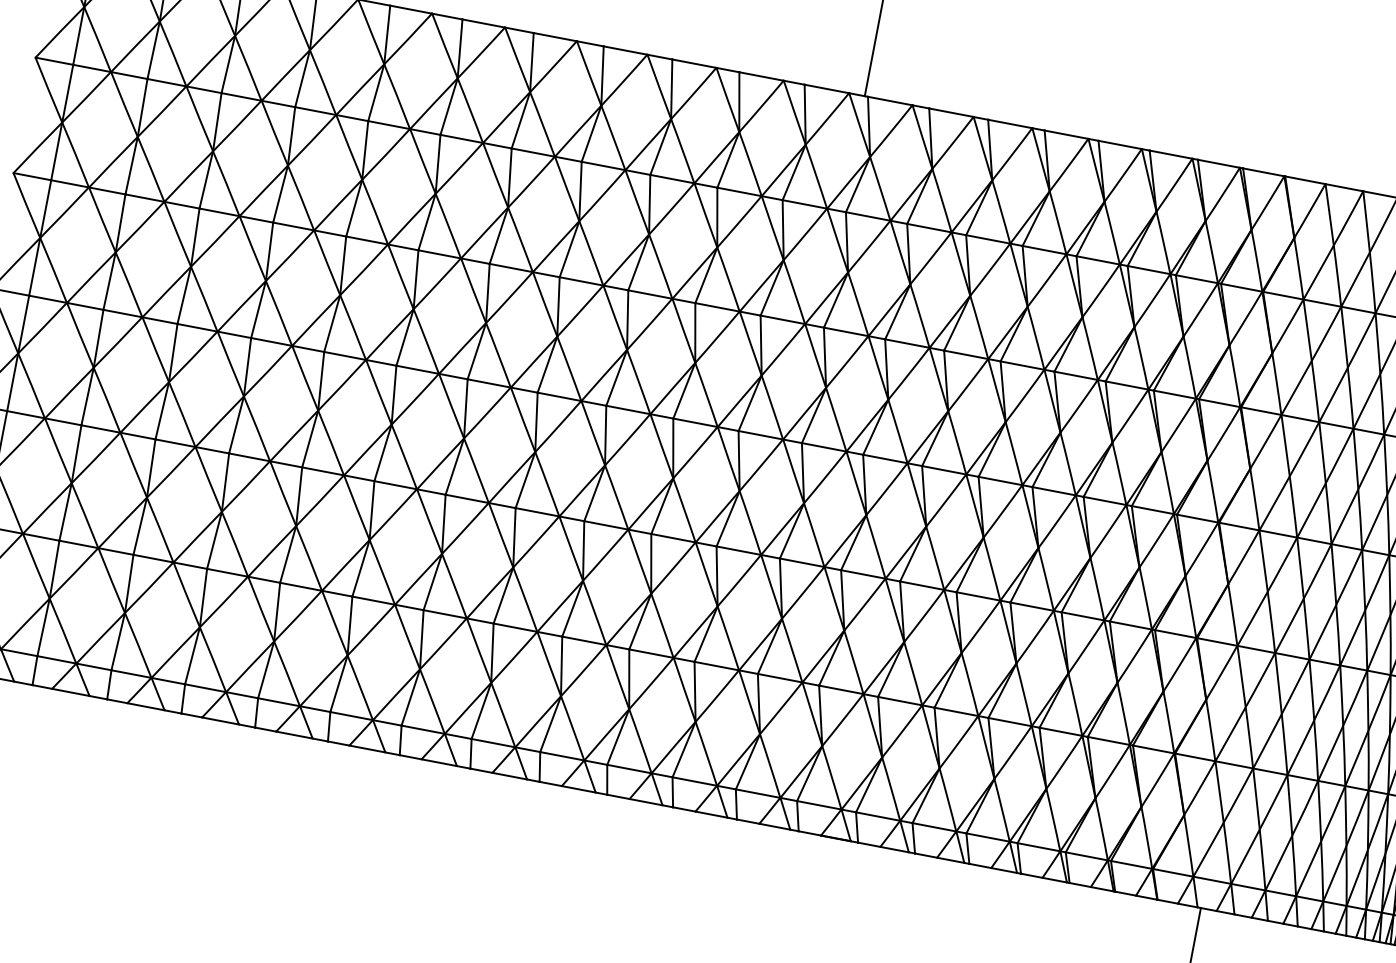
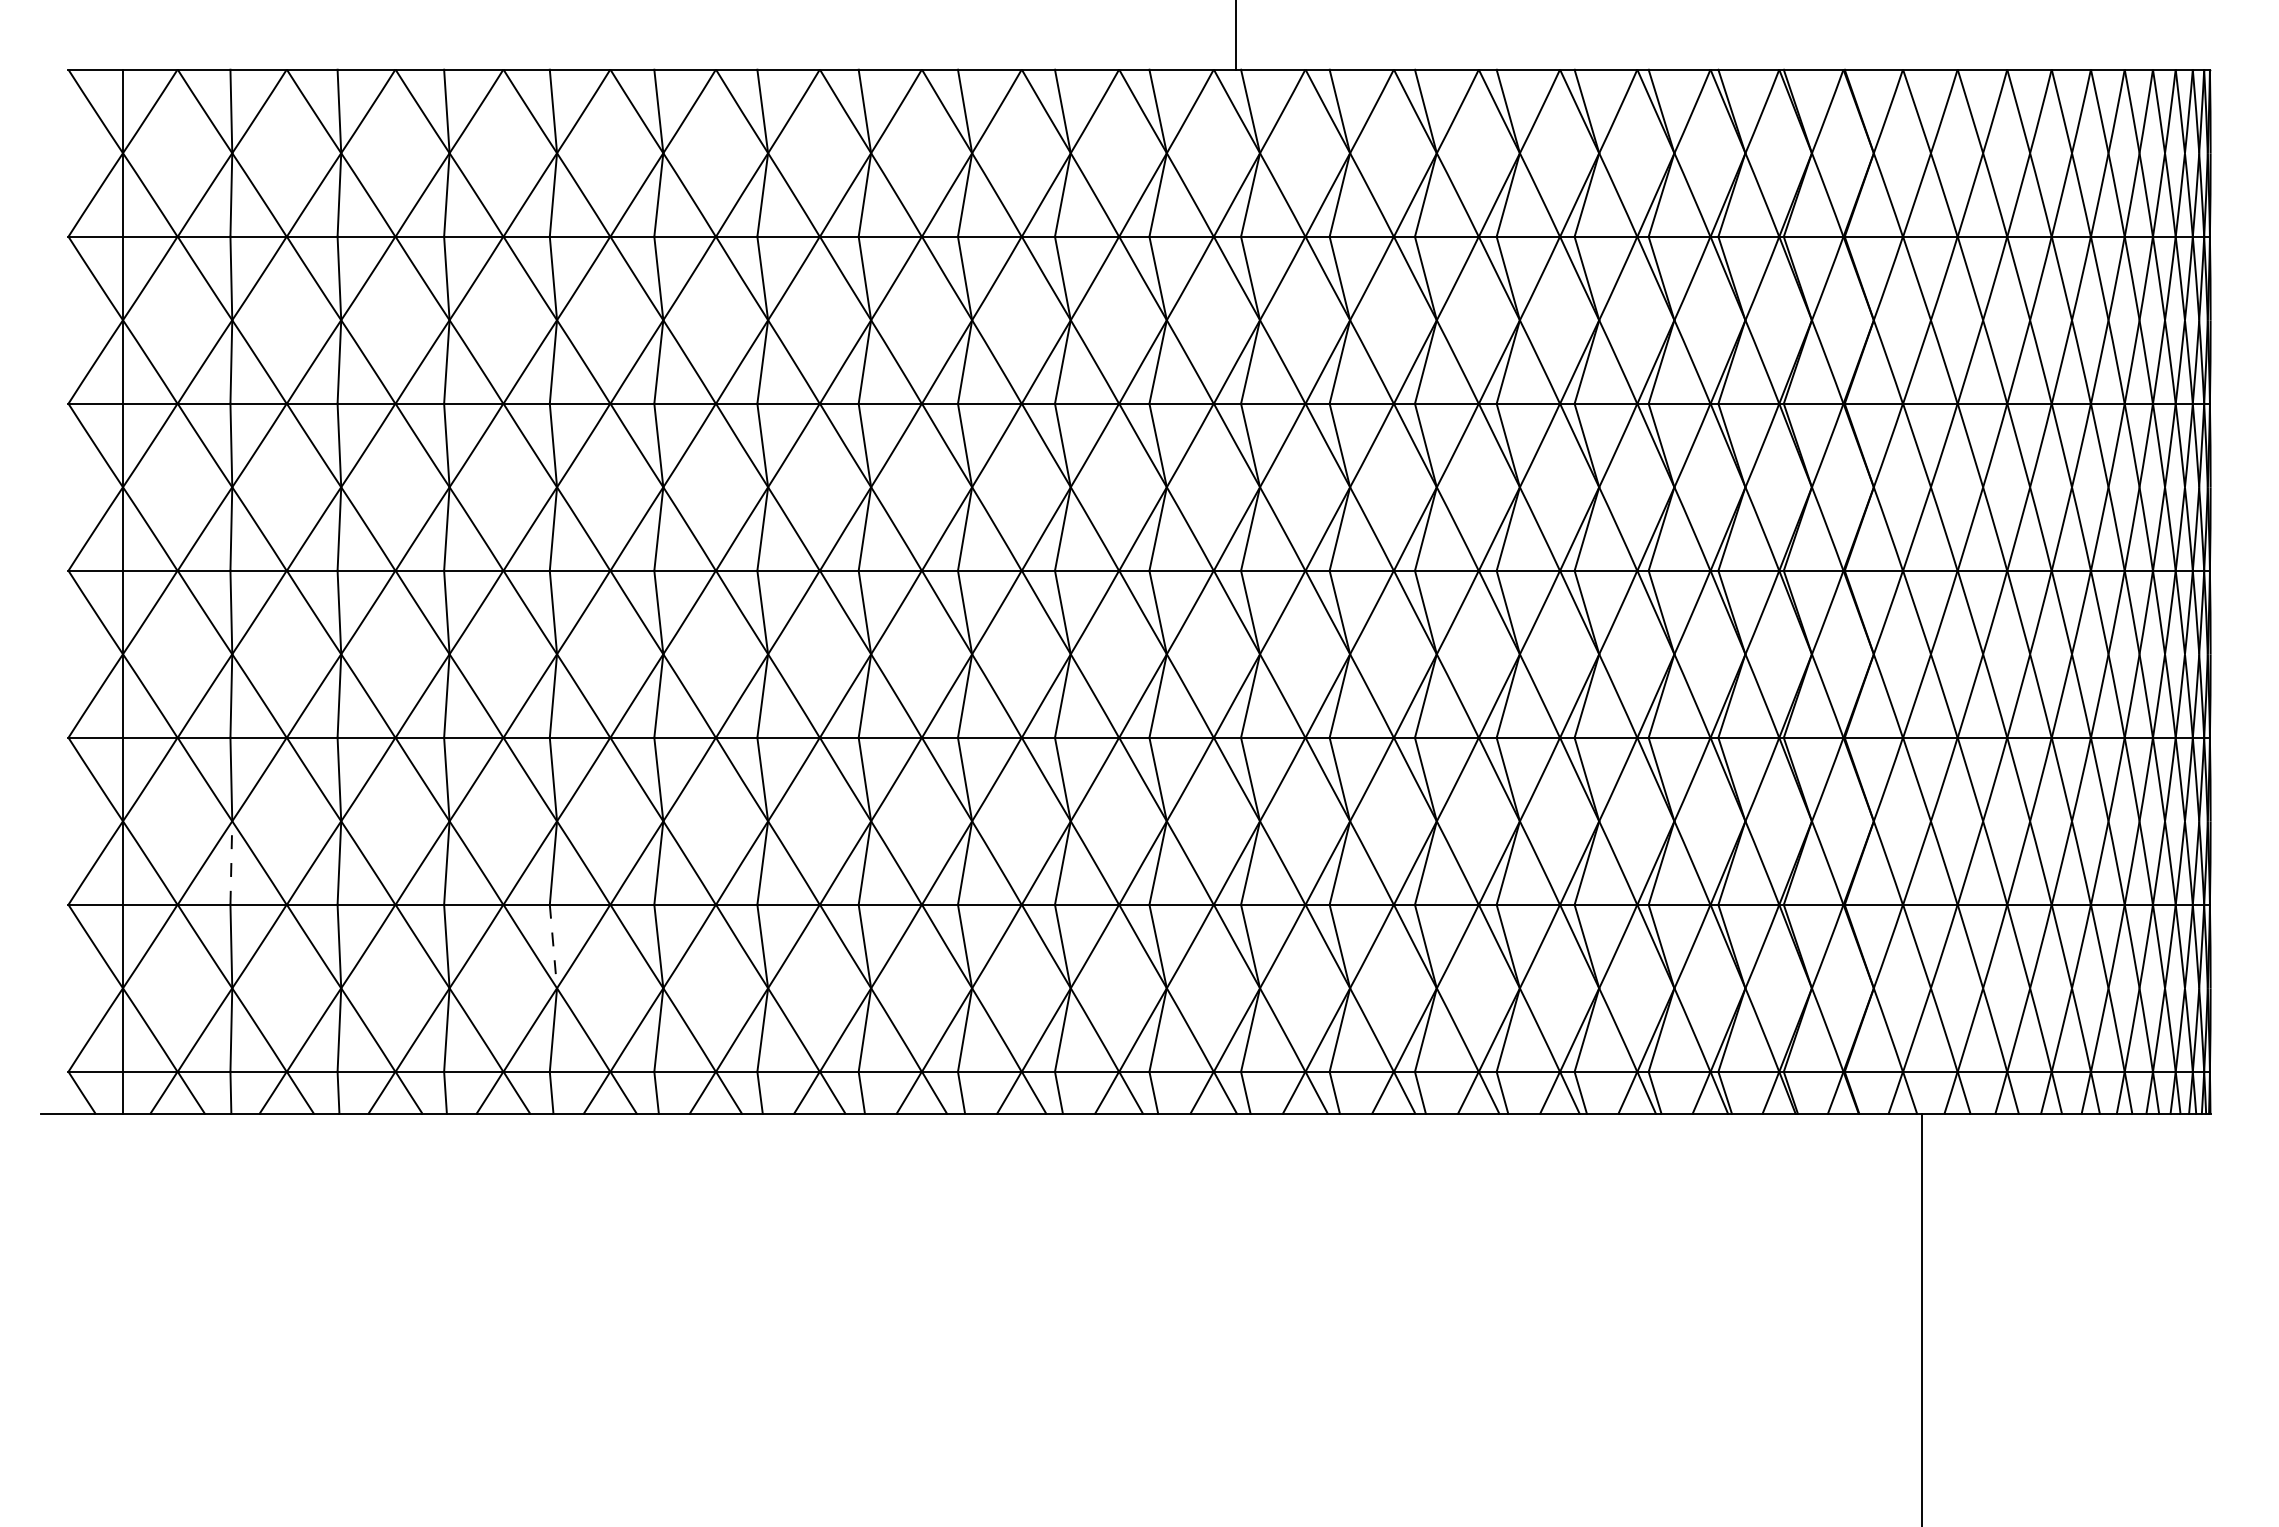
line: (65, 512) -> (231, 863), solid -> dashed
line: (277, 612) -> (553, 946), solid -> dashed

